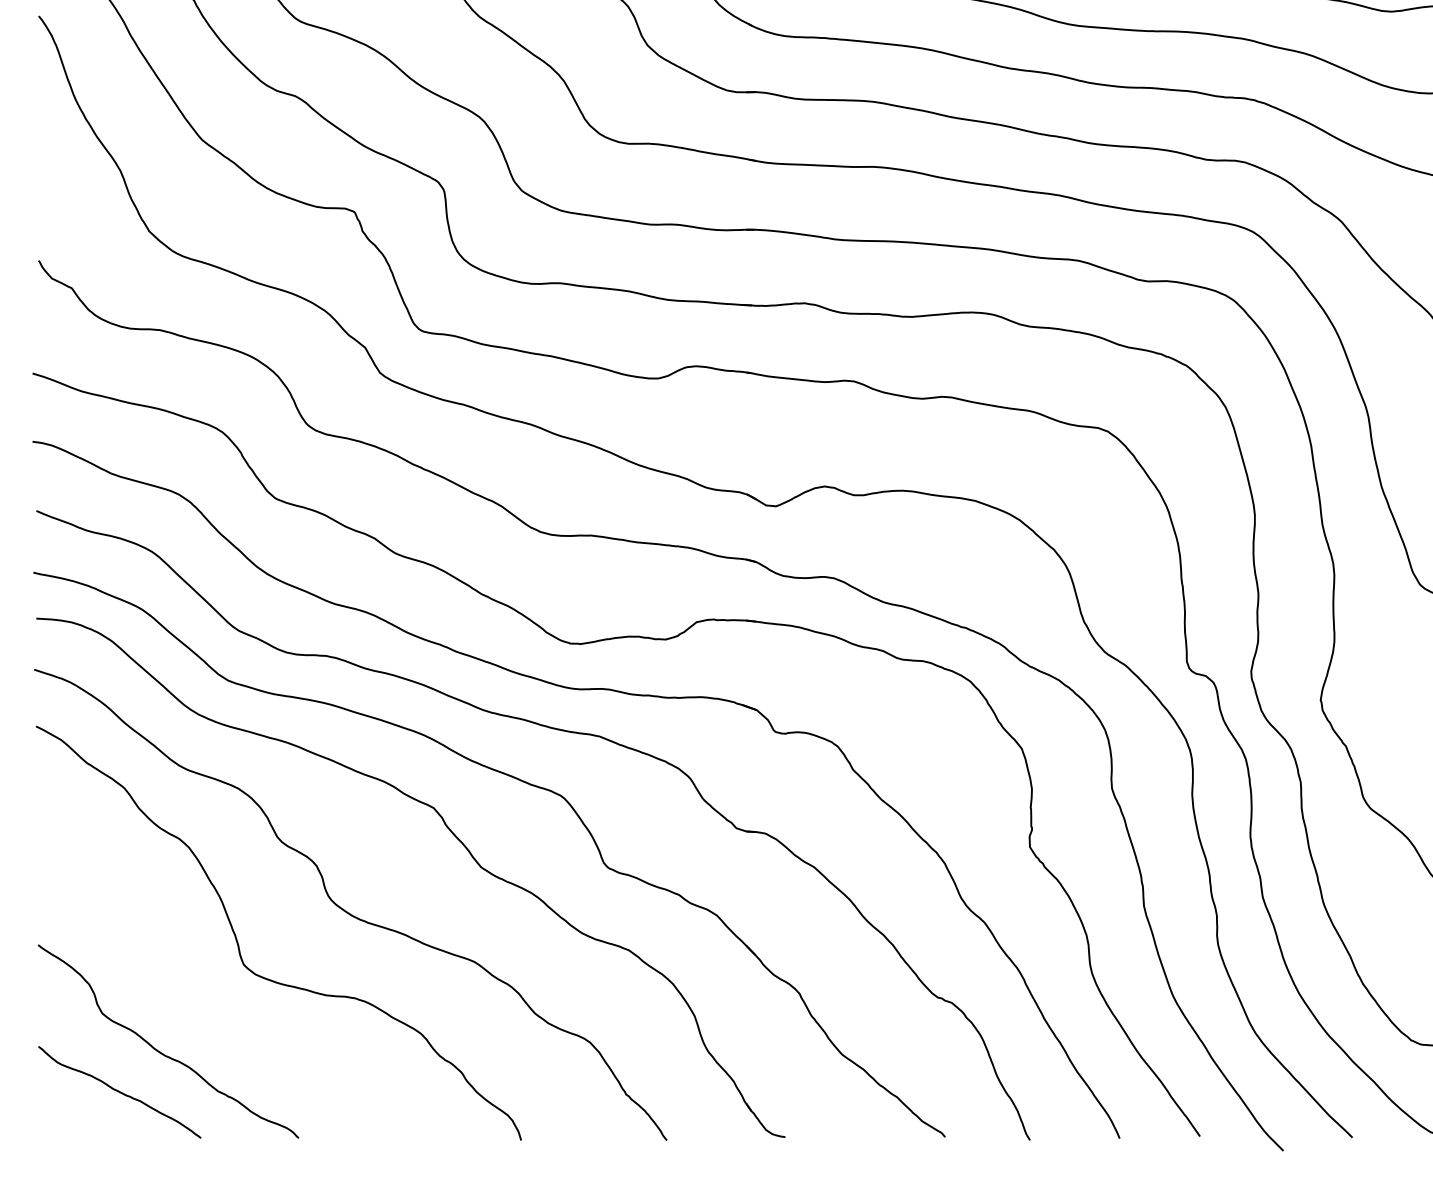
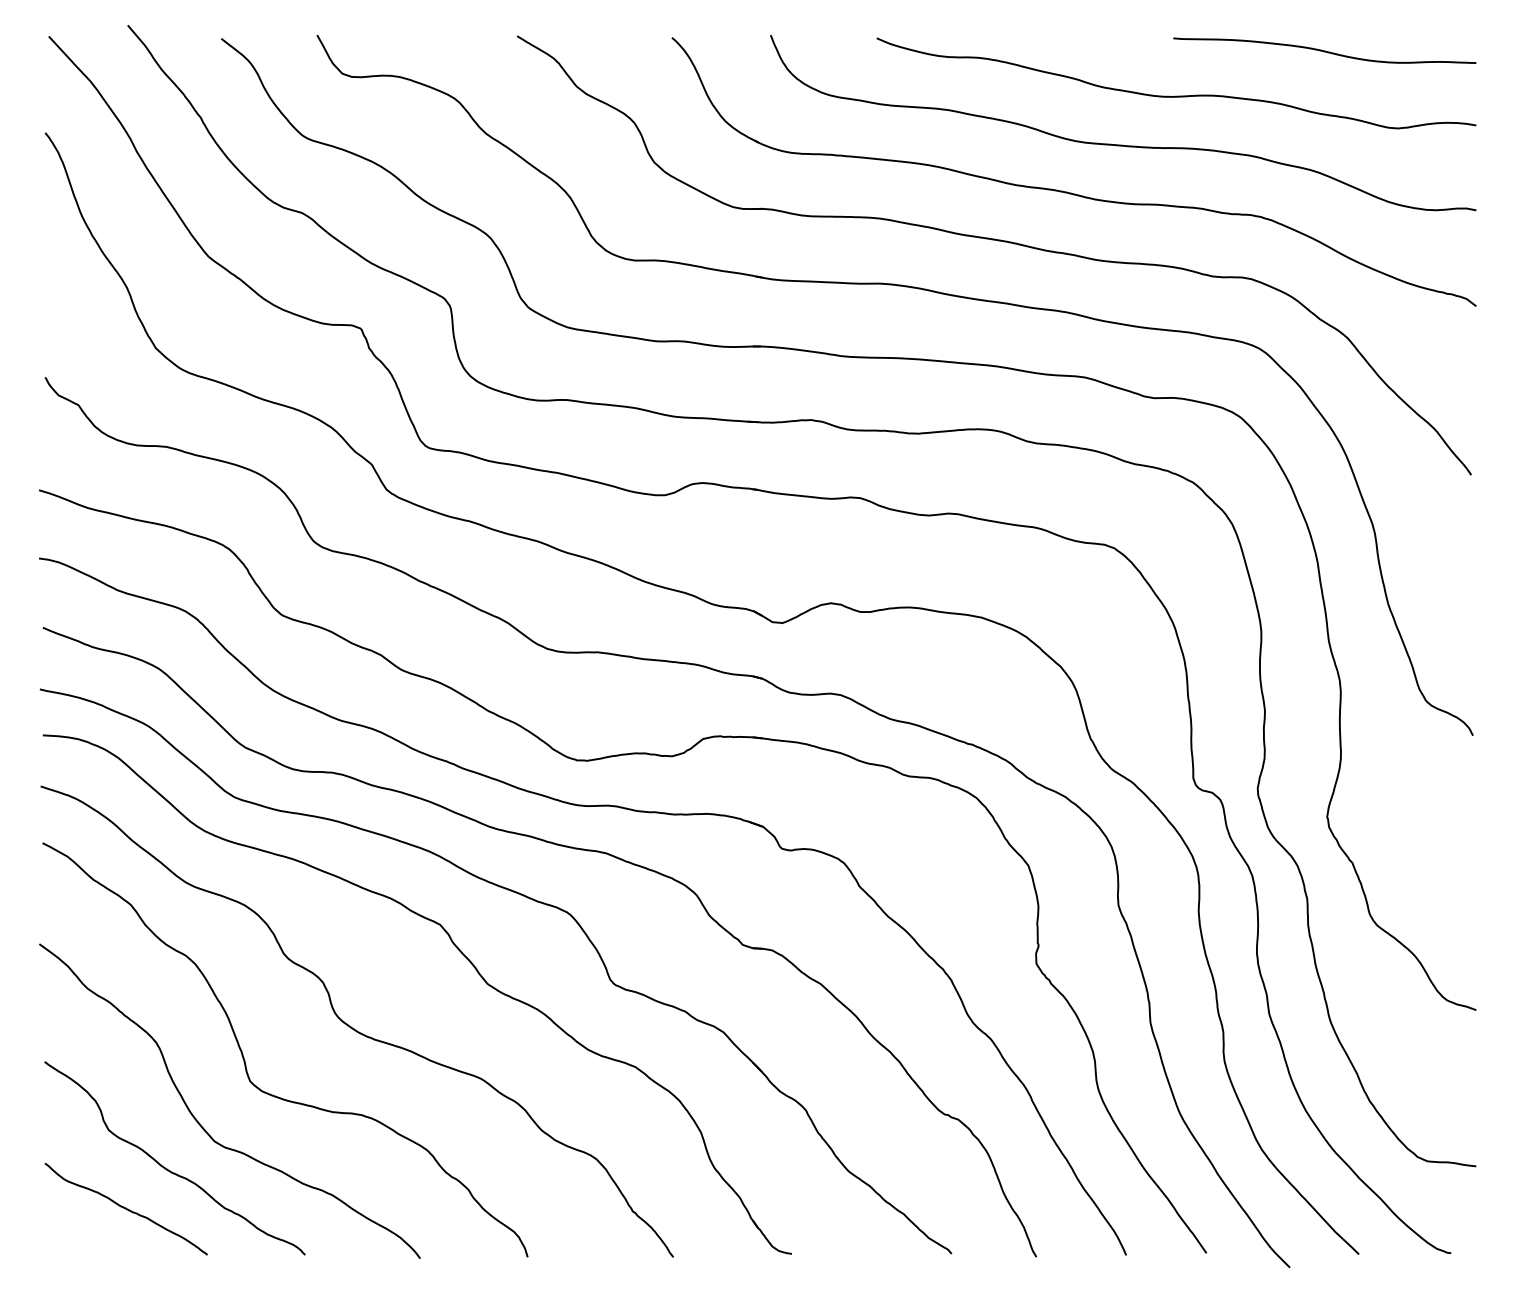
curve: (194, 1006) -> (200, 1123), added

